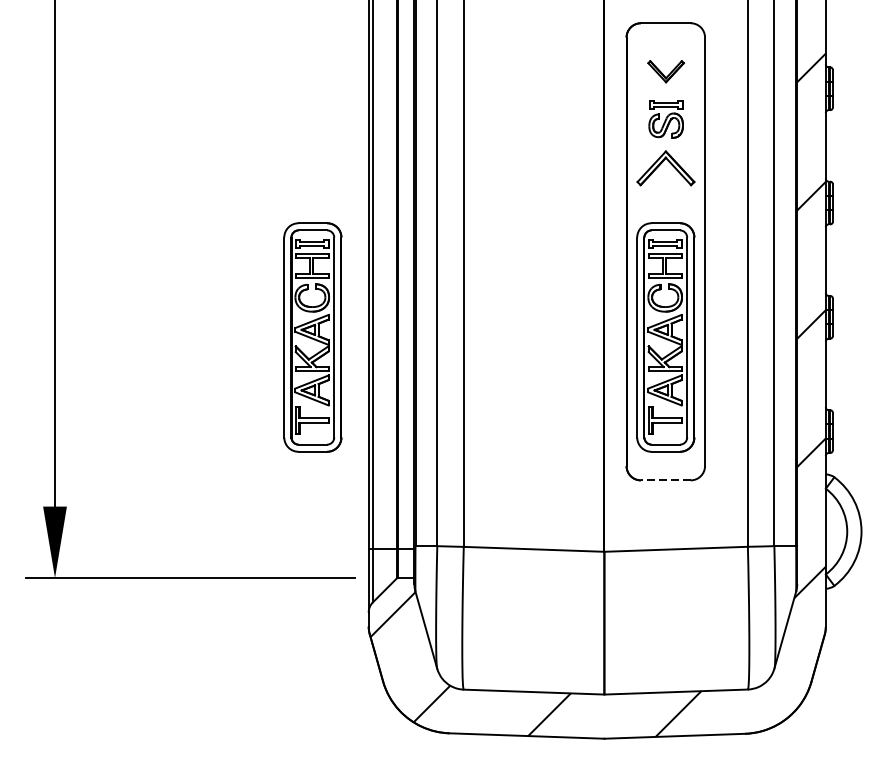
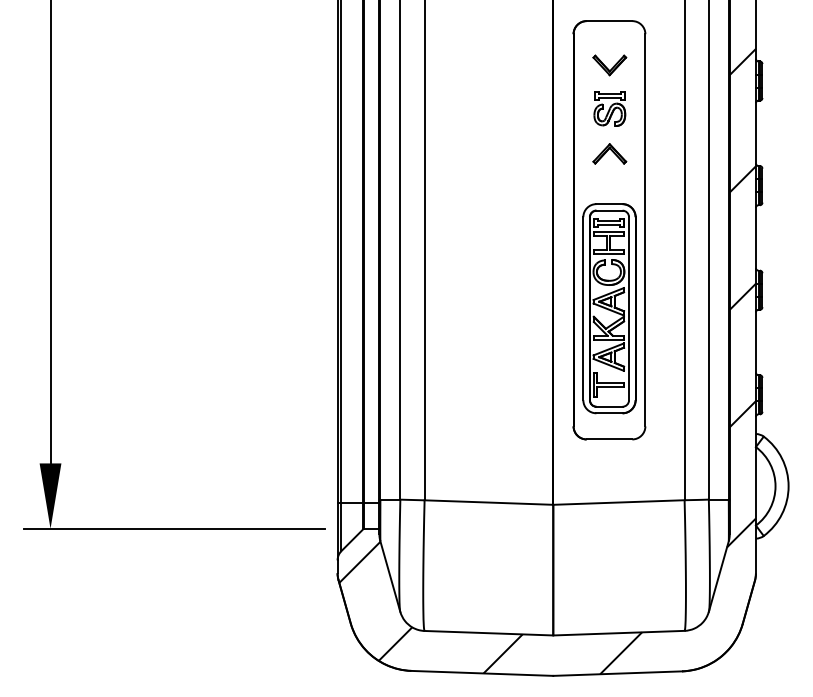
part: (665, 167) -> (609, 153), size x0.62
part: (312, 337) -> (286, 308), removed
line: (665, 480) -> (609, 439), dashed -> solid

